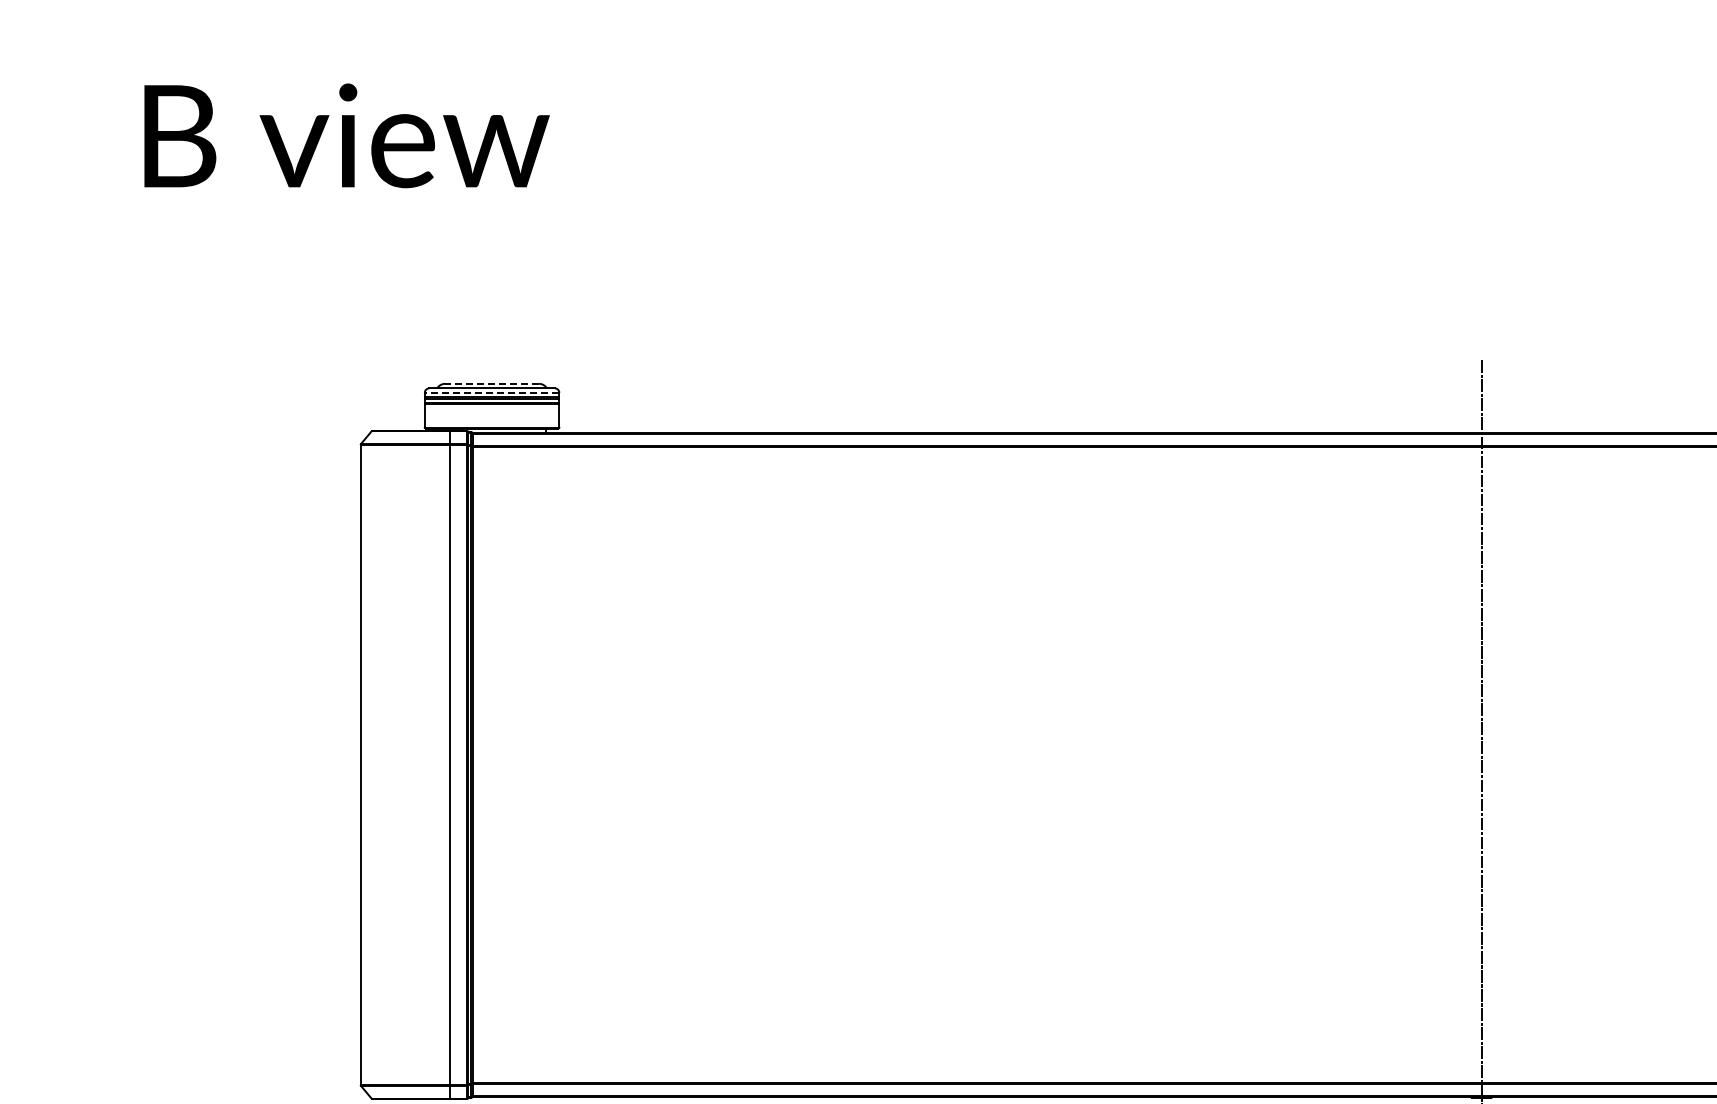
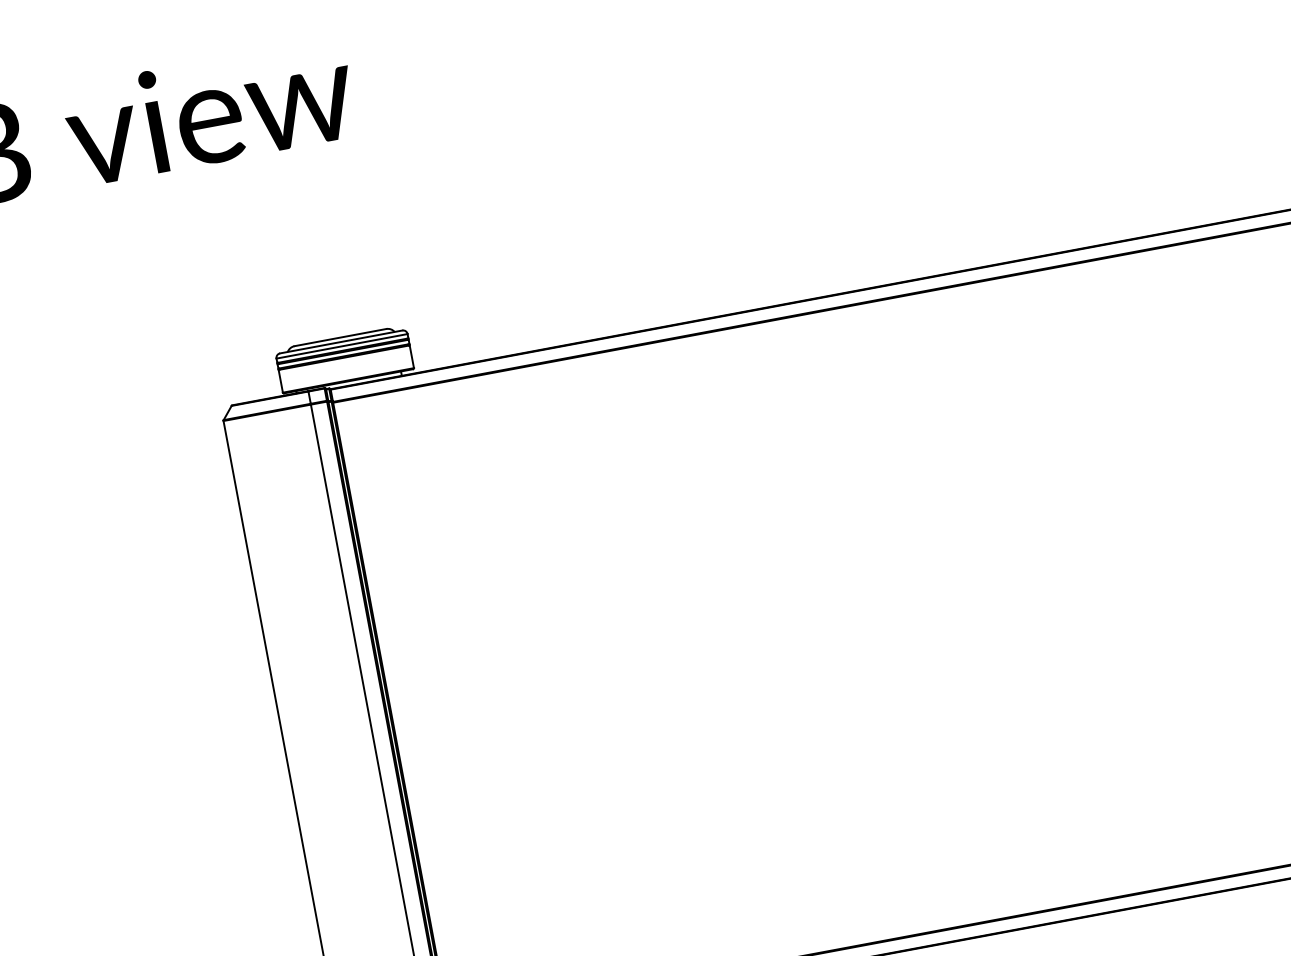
line: (491, 383) -> (339, 337), dashed -> solid
line: (491, 392) -> (341, 346), dashed -> solid

